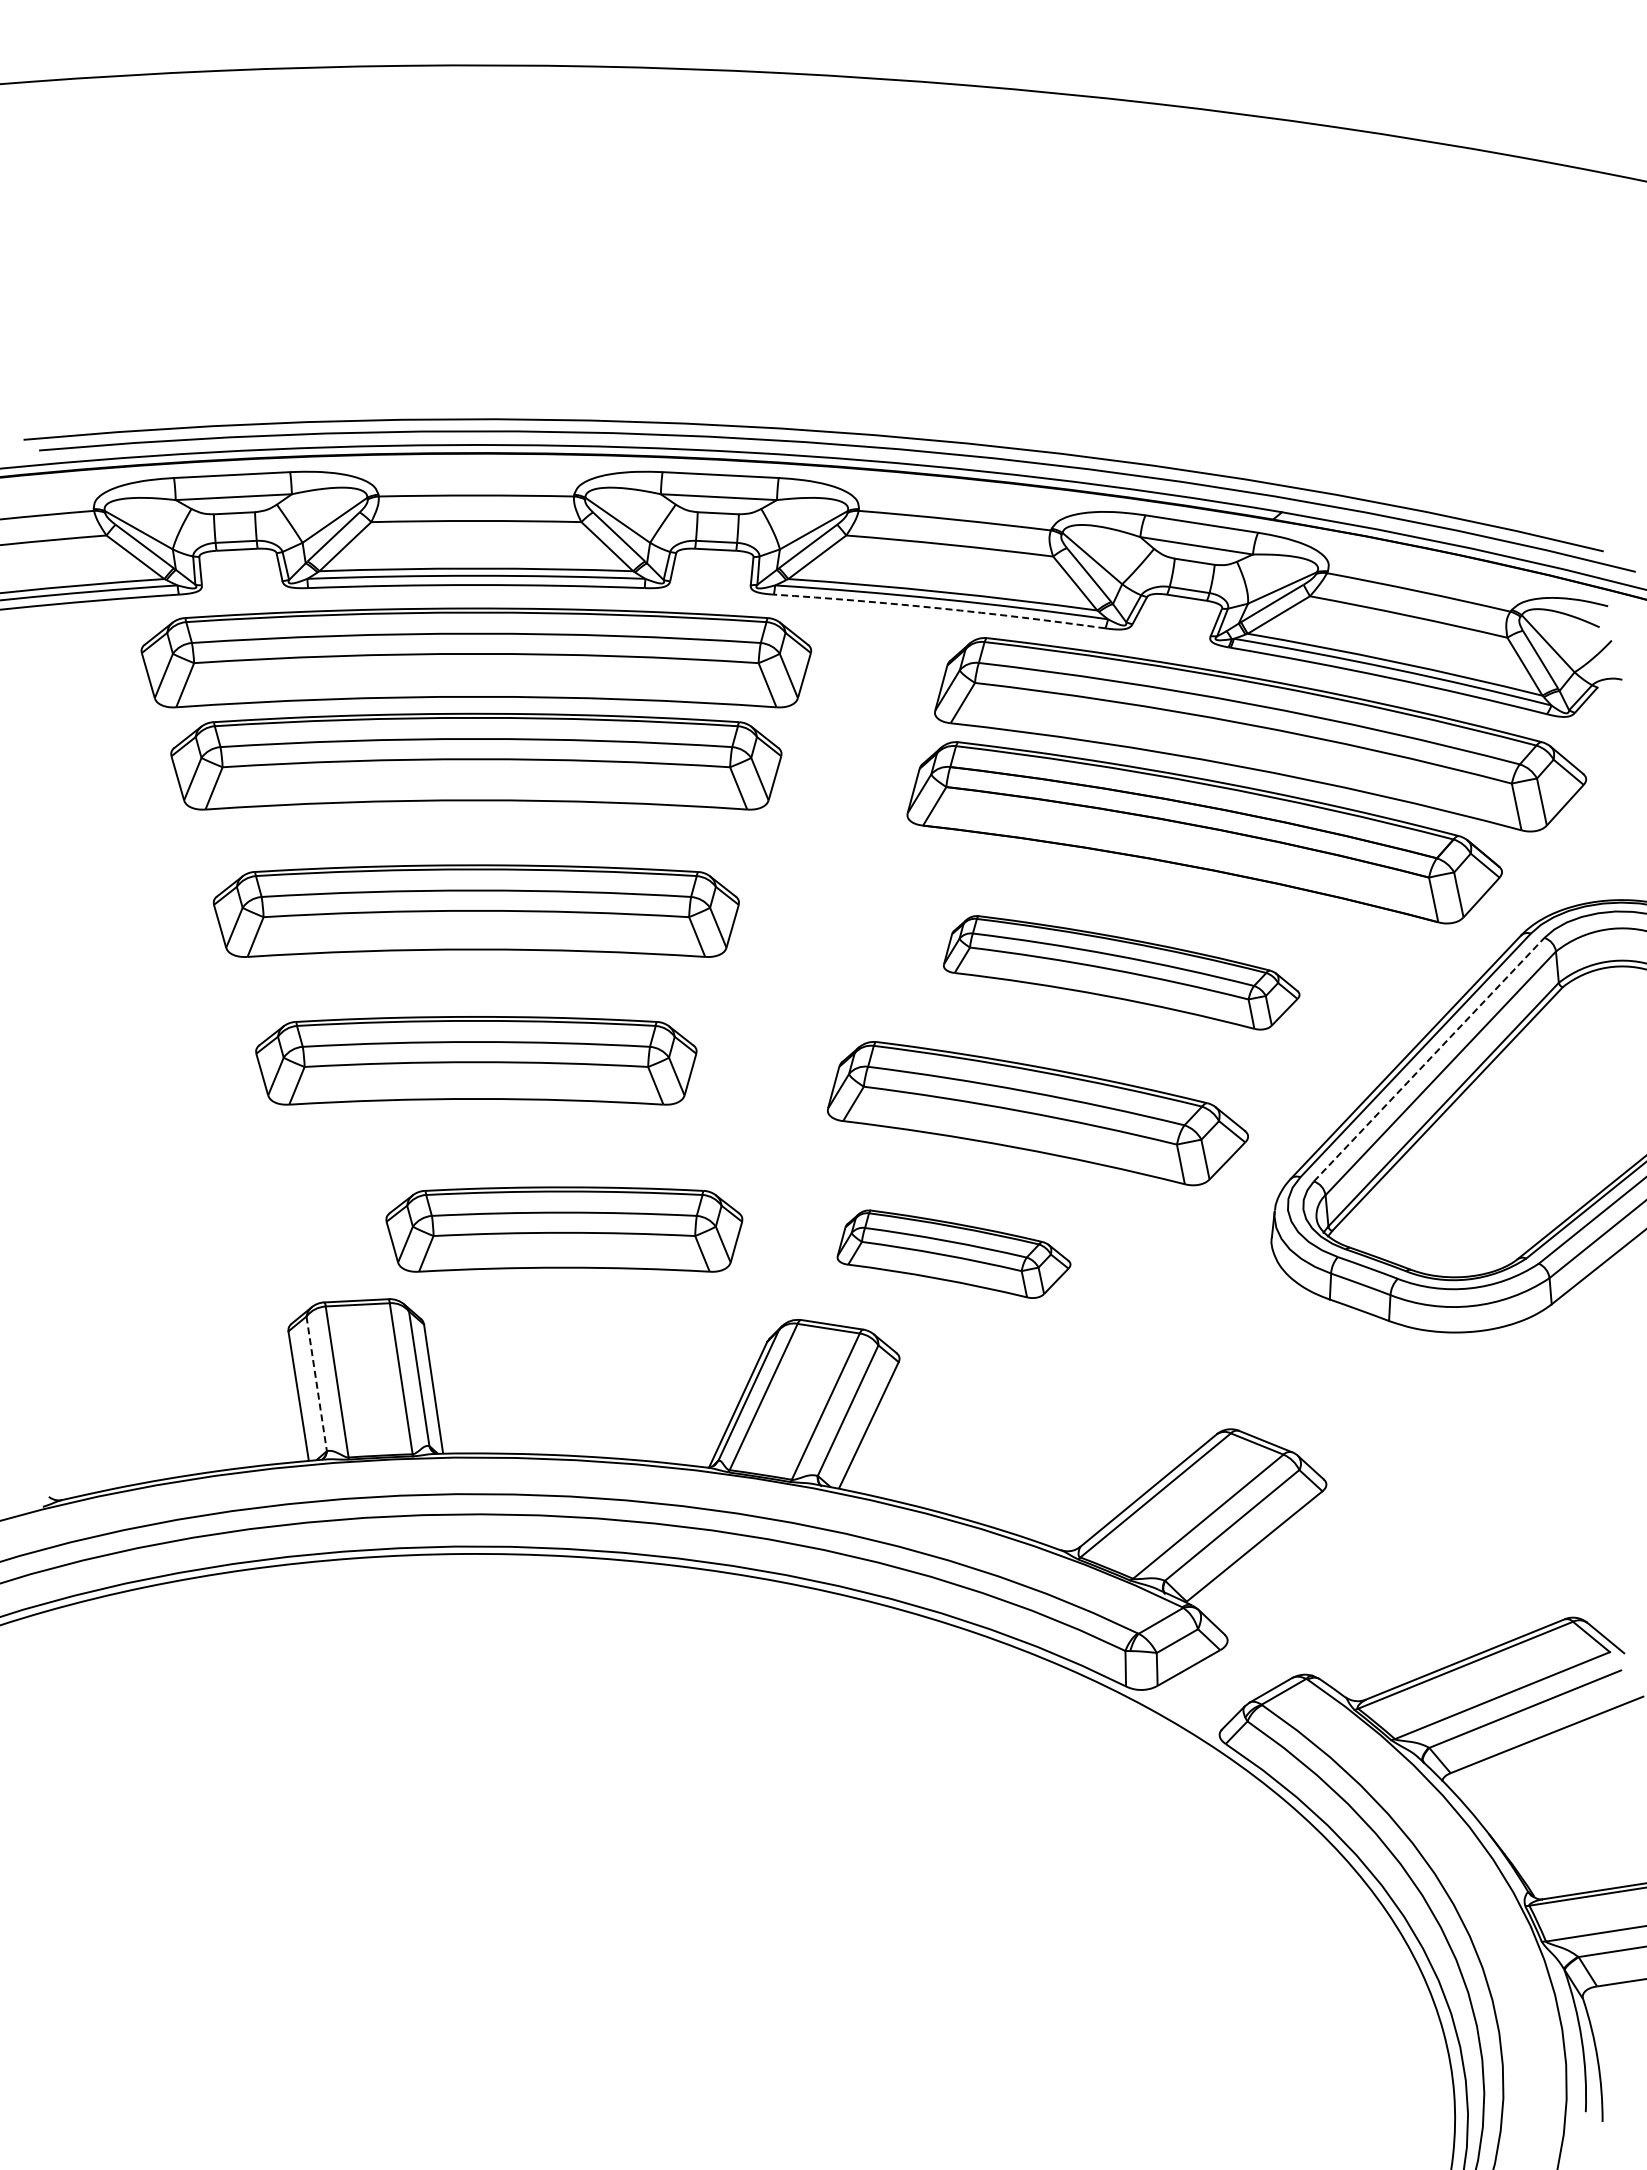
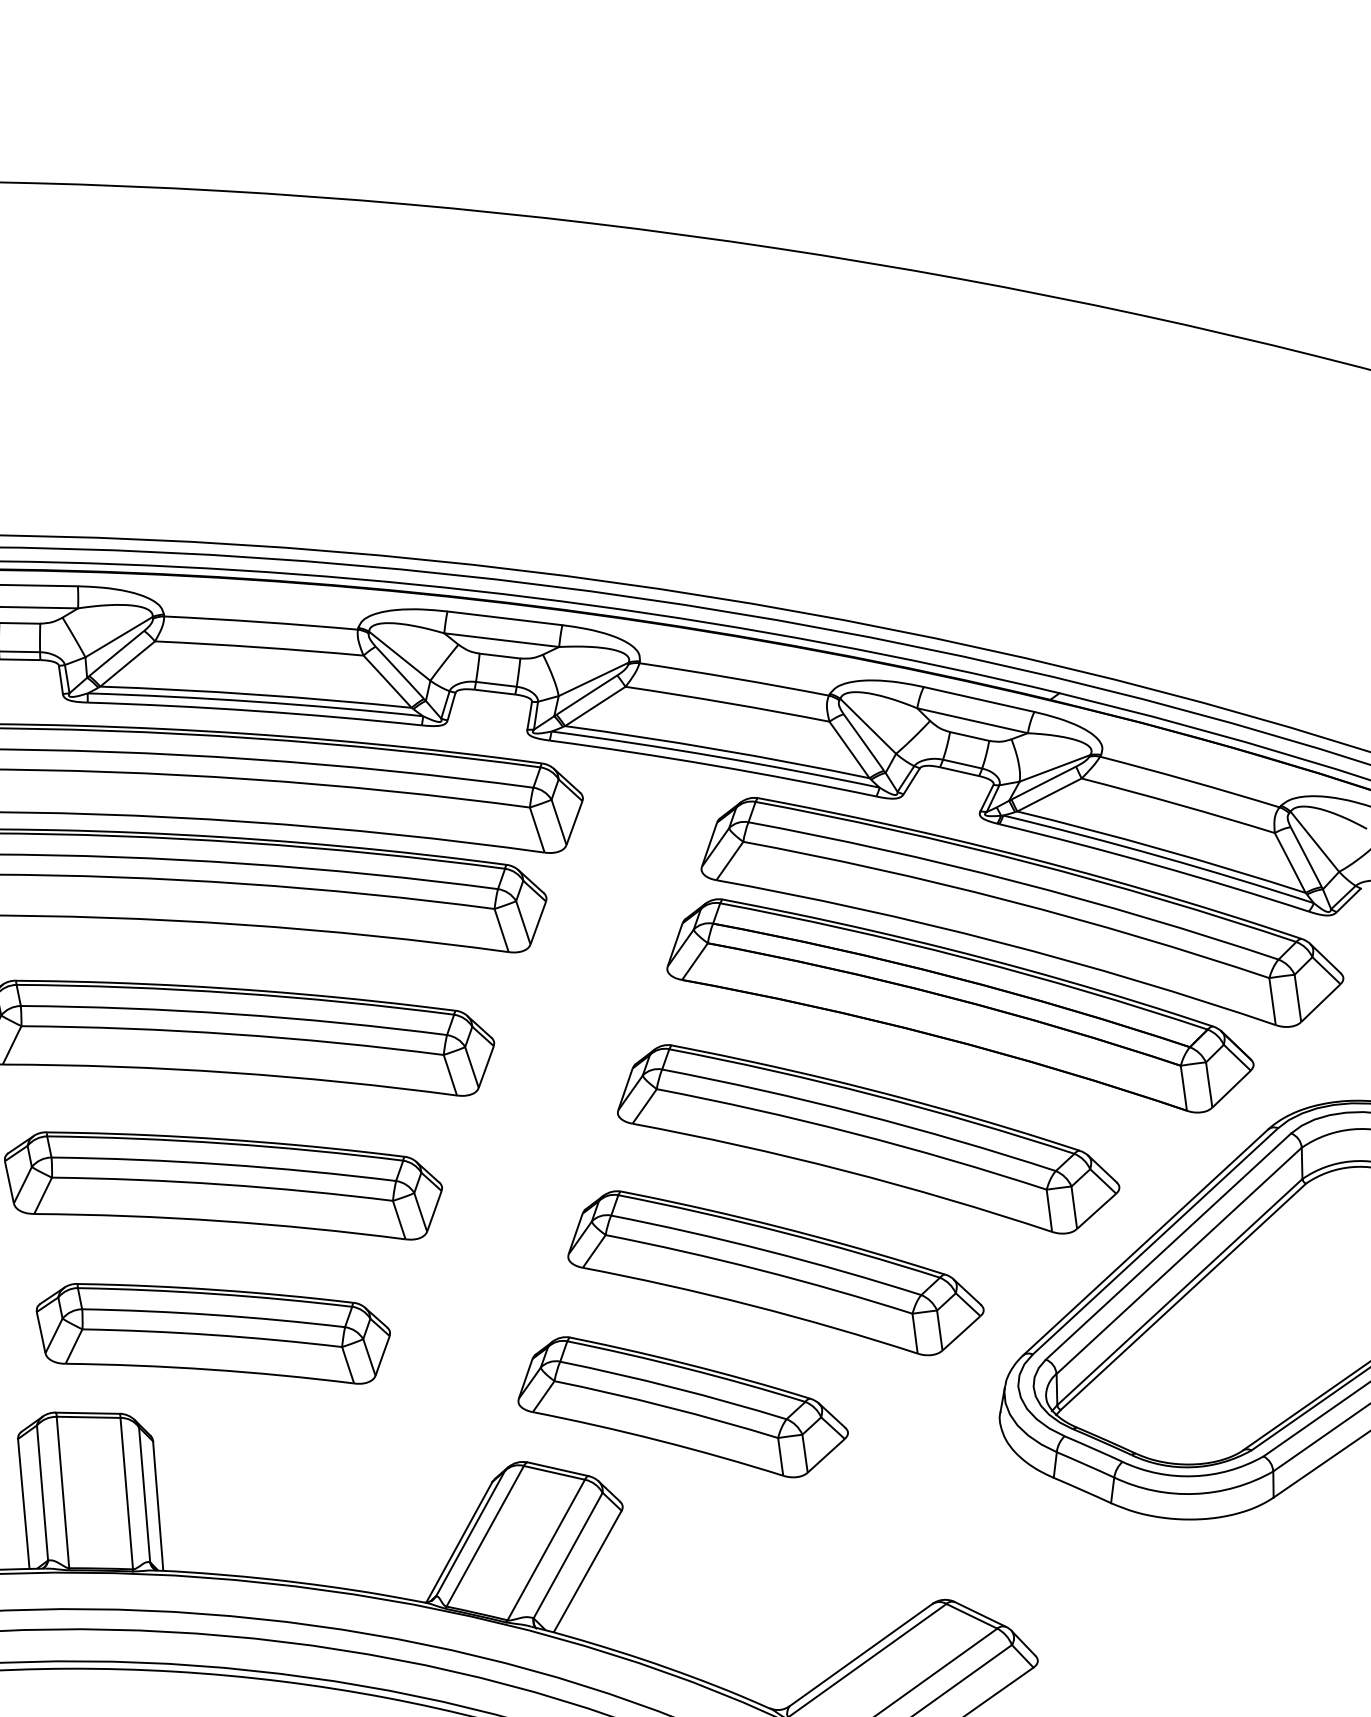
arc: (939, 608) -> (713, 765), dashed -> solid
part: (1121, 972) -> (869, 1139), size x1.43
line: (1429, 1059) -> (1168, 1246), dashed -> solid
part: (564, 1229) -> (212, 1331), moved
part: (953, 1253) -> (683, 1406), size x1.43
line: (316, 1384) -> (42, 1493), dashed -> solid

